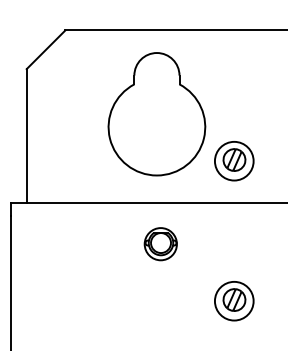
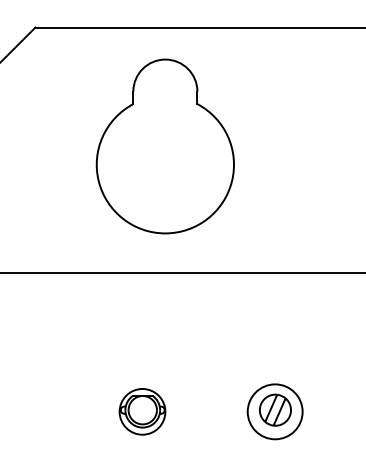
part: (234, 161) -> (275, 213), removed
part: (160, 244) -> (142, 412), moved

